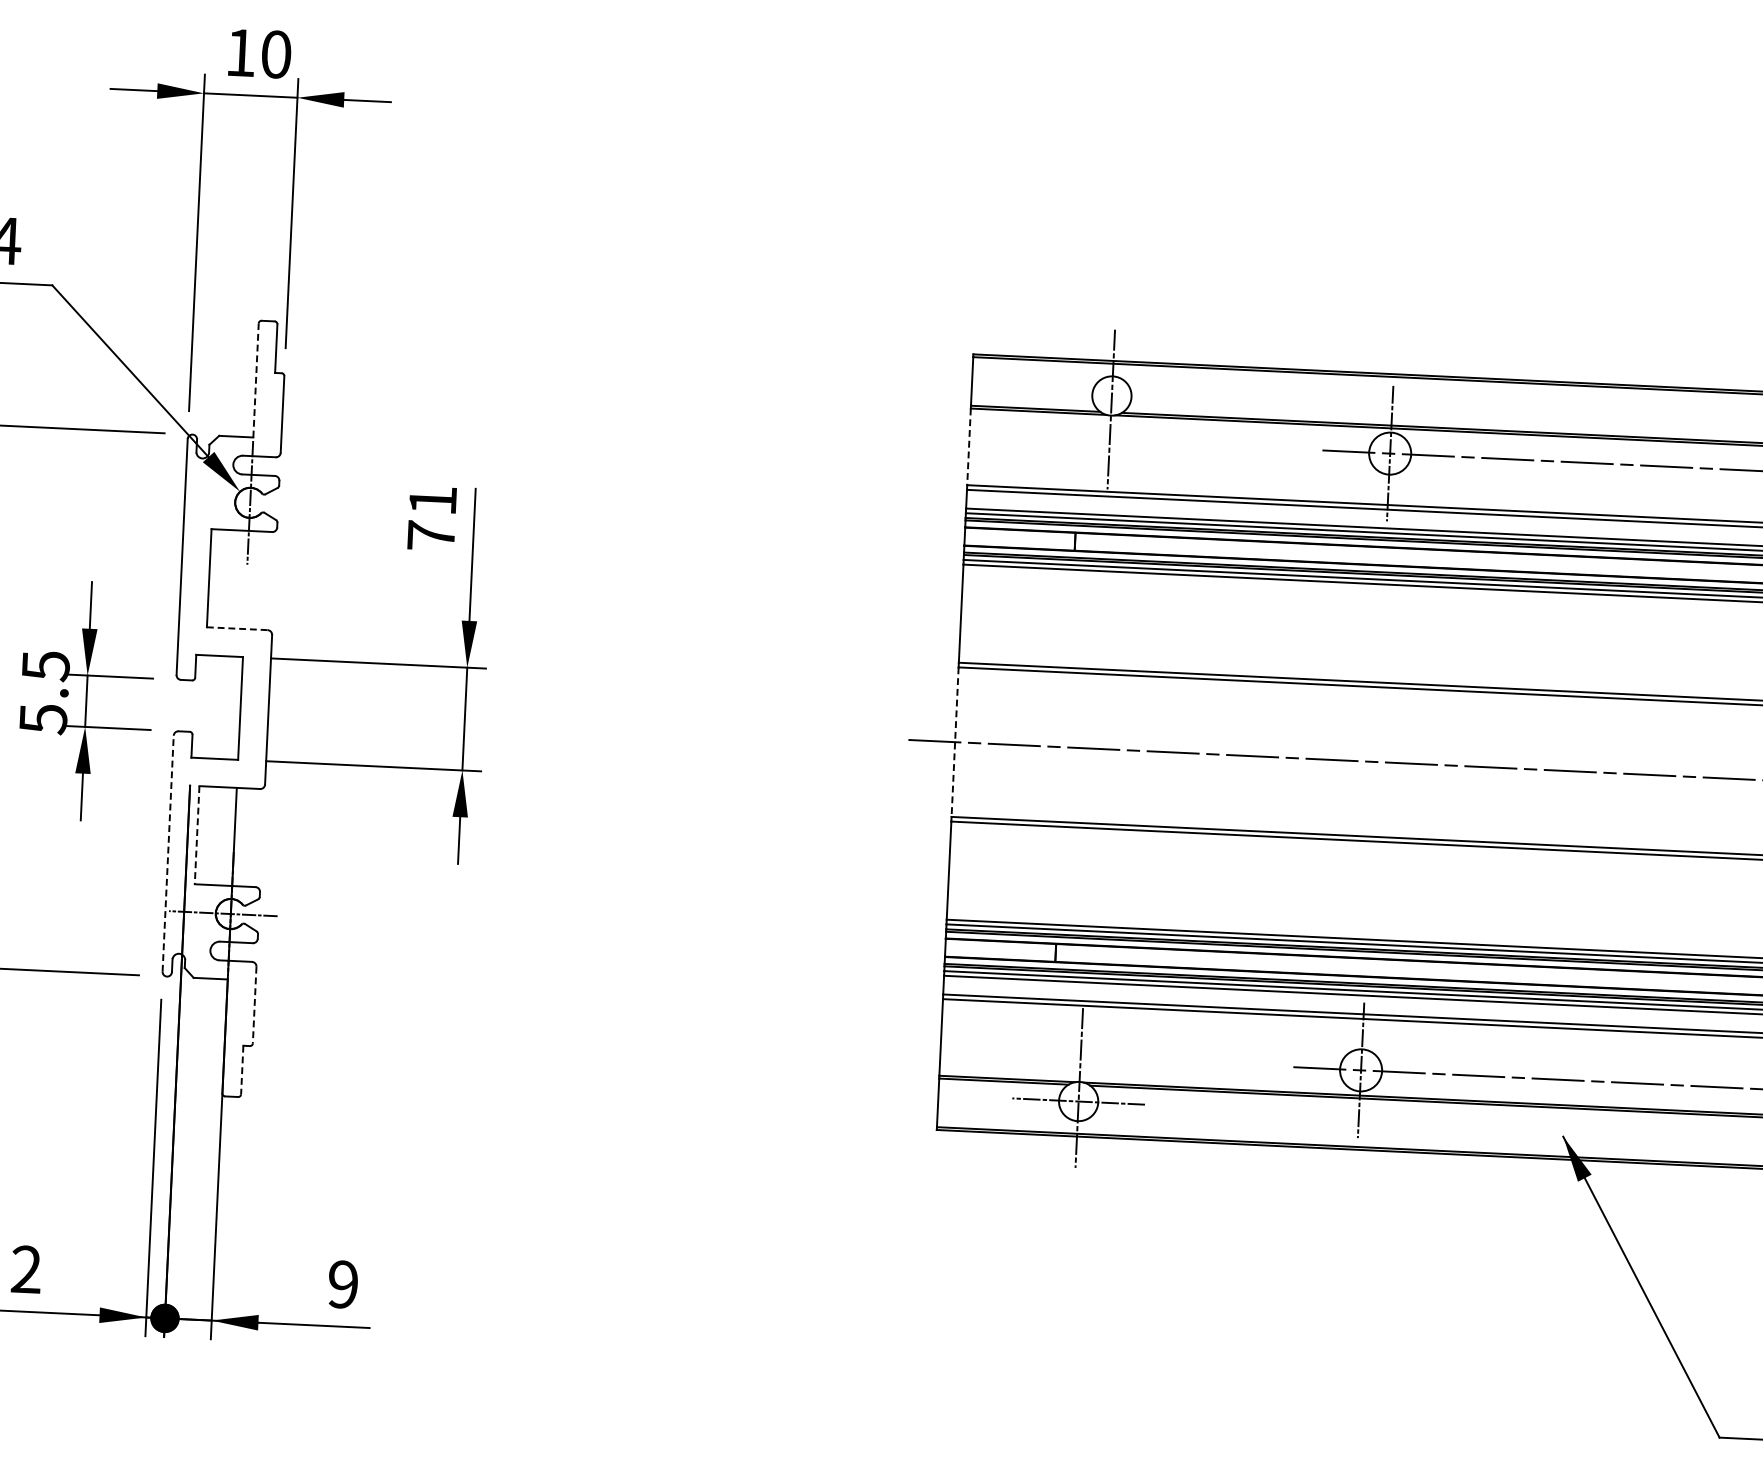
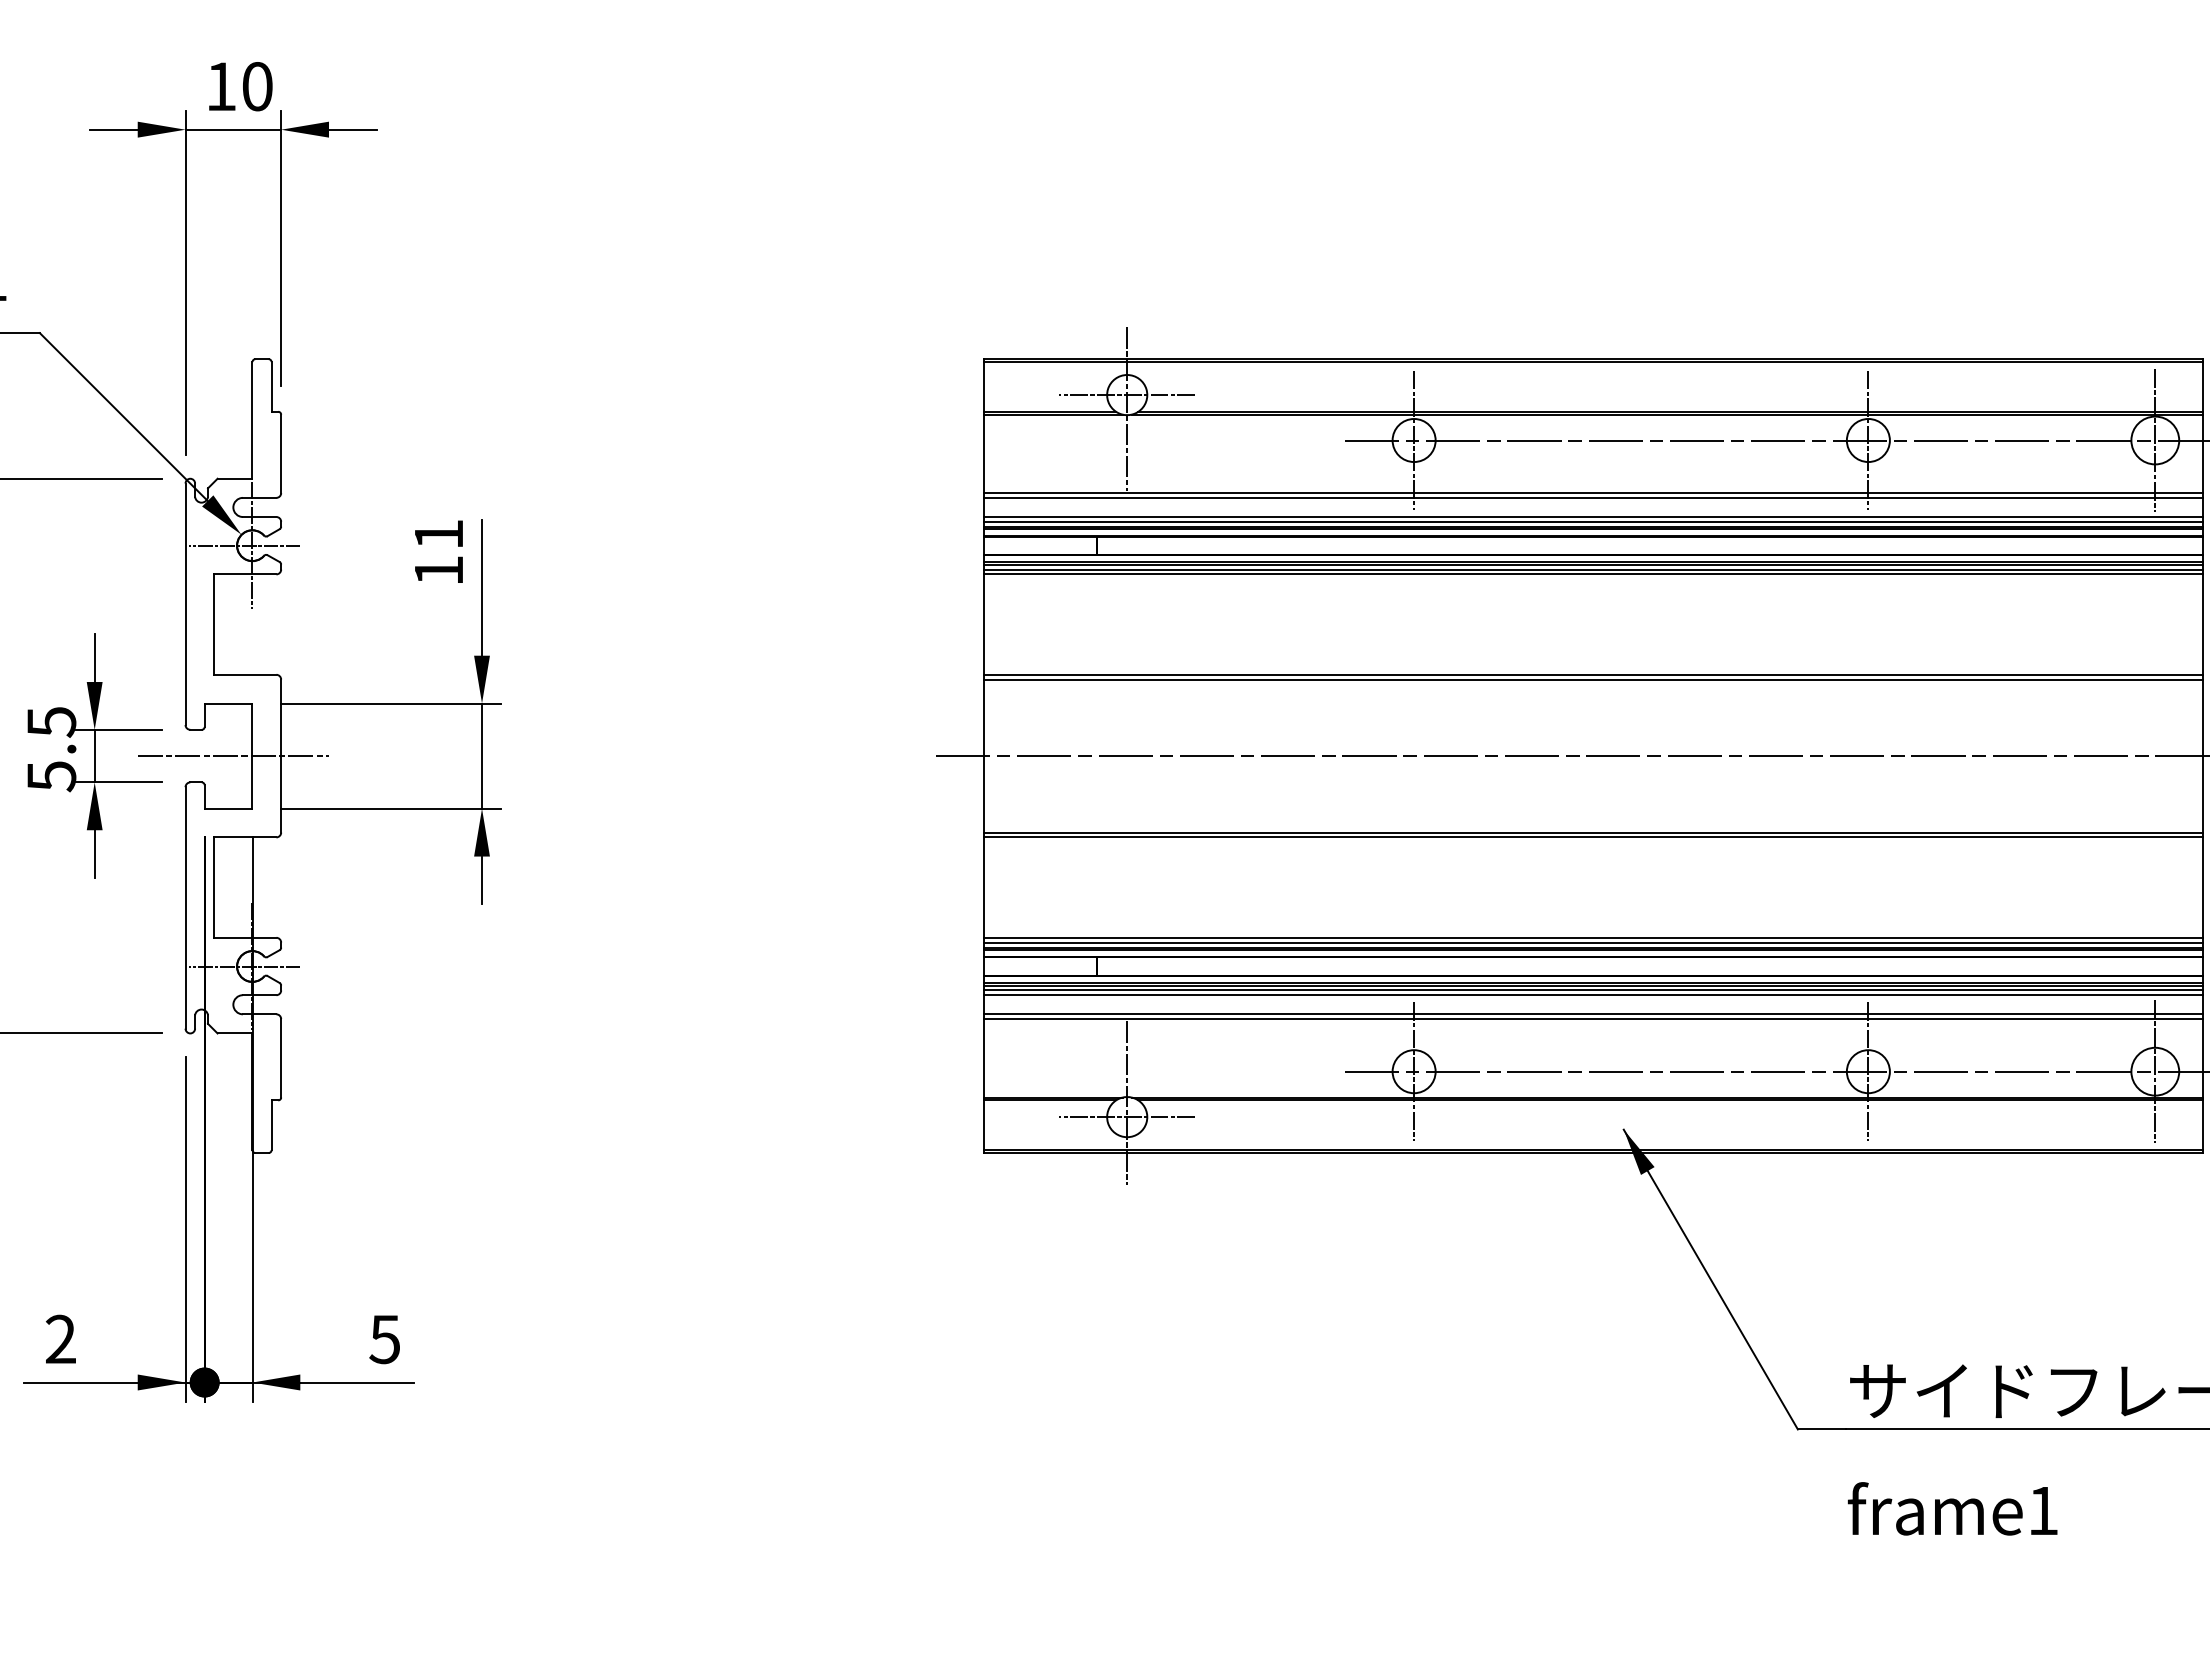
line: (256, 379) -> (252, 419), dashed -> solid
line: (1112, 396) -> (1127, 395), added
line: (968, 447) -> (983, 454), dashed -> solid
line: (242, 502) -> (244, 545), added
text: (430, 535) -> (438, 570), 71 -> 11
line: (237, 628) -> (245, 674), dashed -> solid
line: (221, 707) -> (233, 756), added
line: (954, 742) -> (983, 756), dashed -> solid
line: (197, 836) -> (214, 888), dashed -> solid
line: (168, 853) -> (185, 907), dashed -> solid
line: (254, 1005) -> (281, 1058), dashed -> solid
line: (242, 1070) -> (271, 1125), dashed -> solid
text: (342, 1284) -> (384, 1339), 9 -> 5

